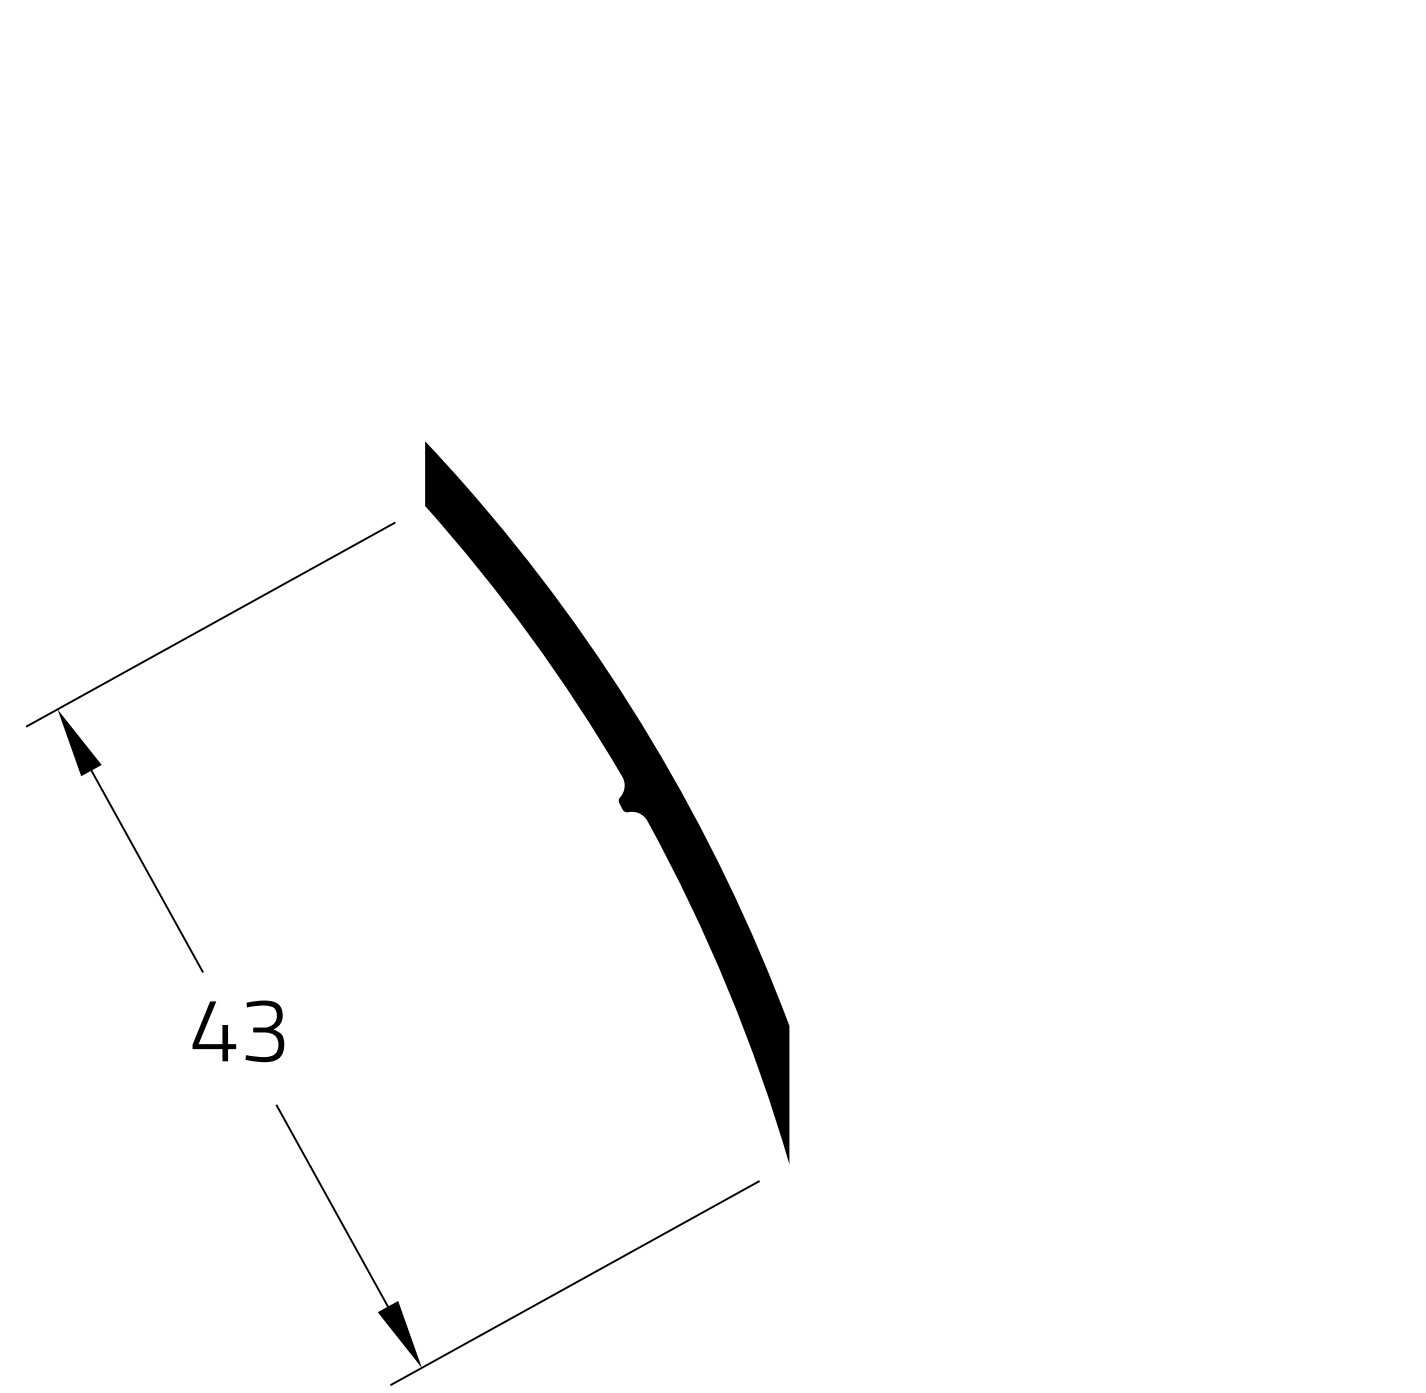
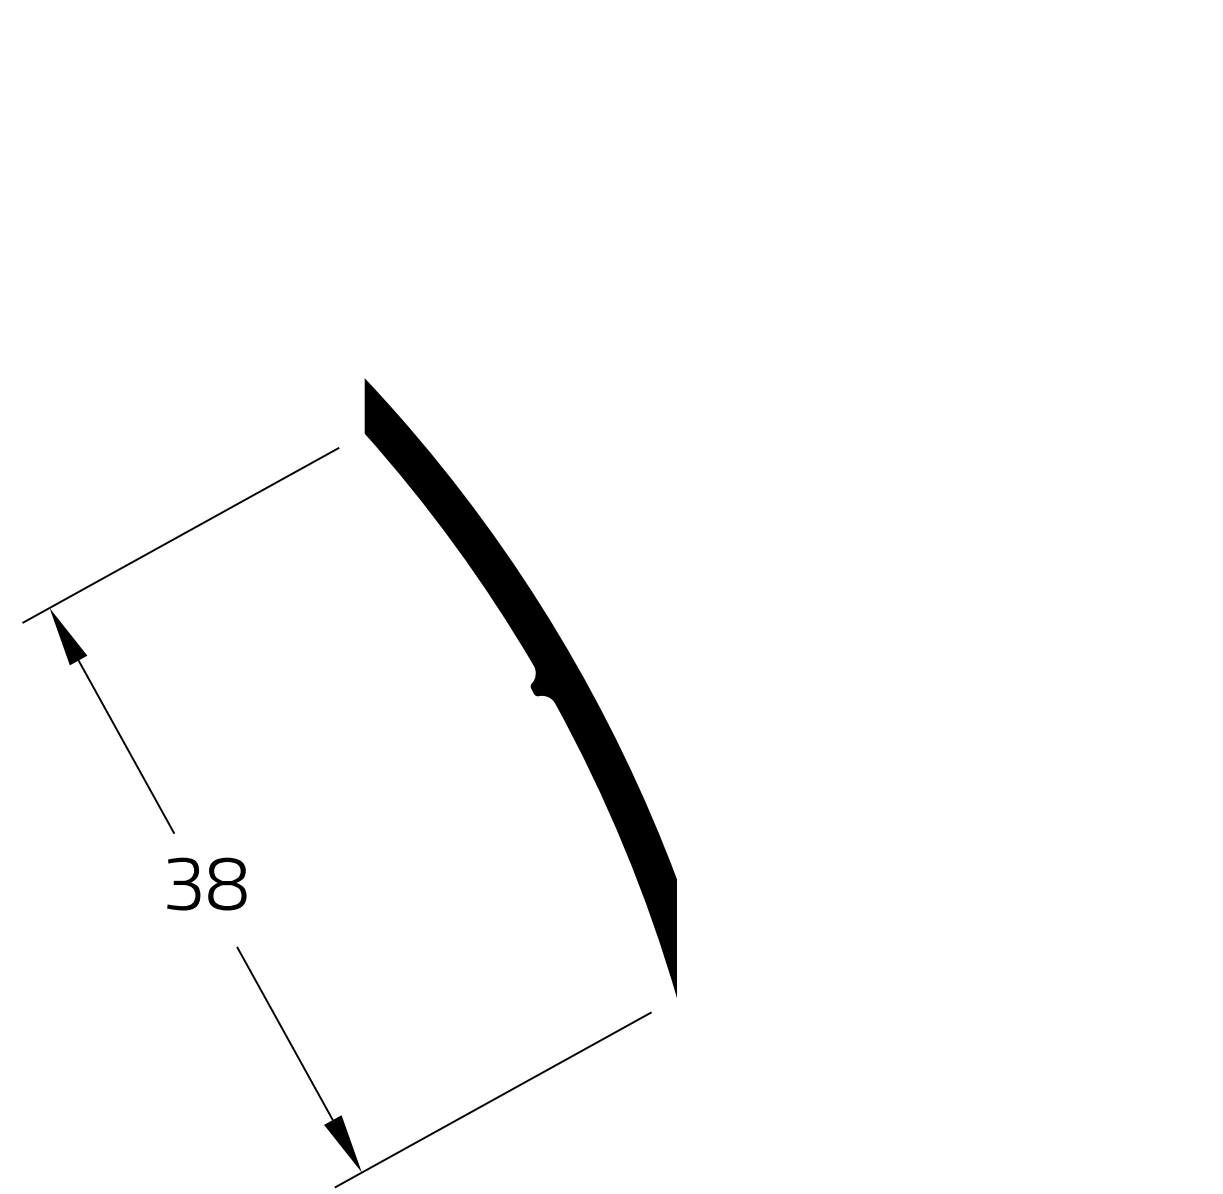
text: (239, 1030) -> (205, 883), 43 -> 38

